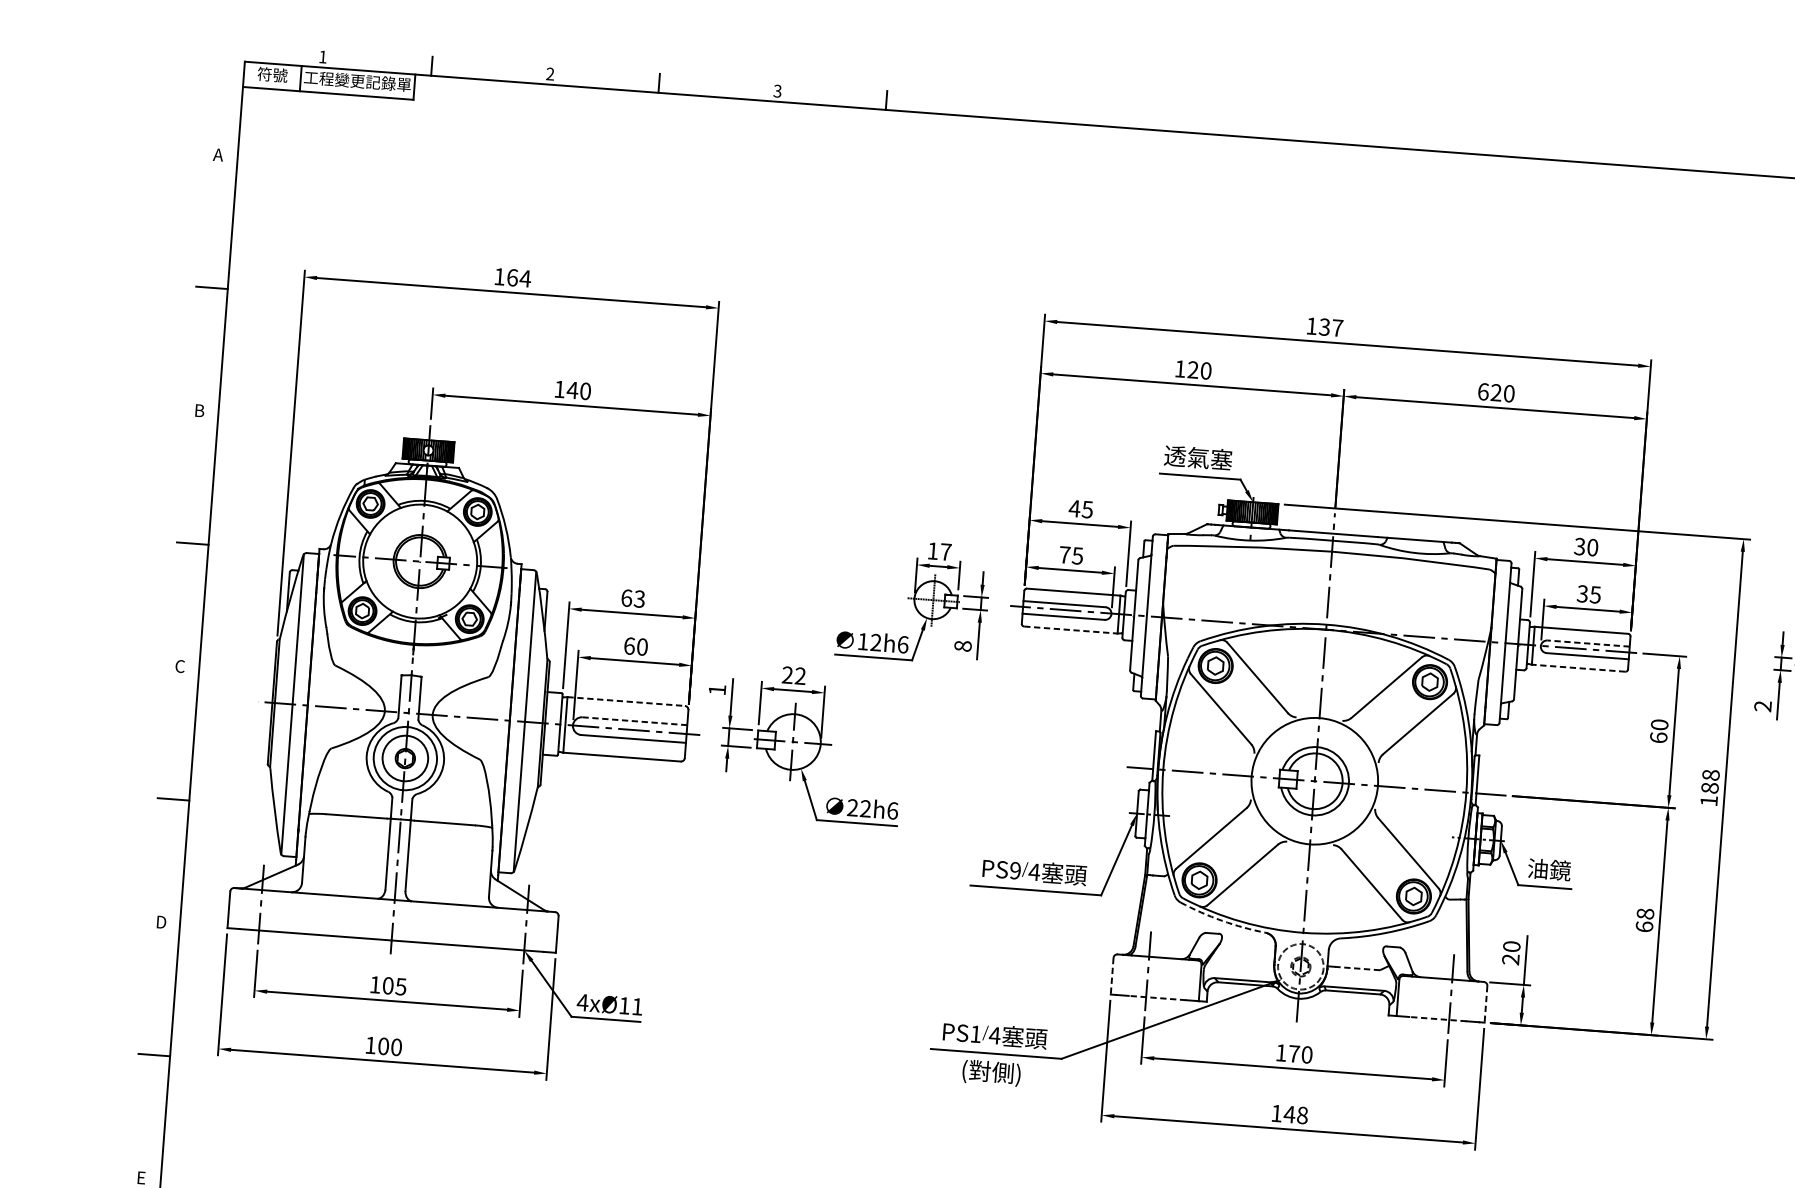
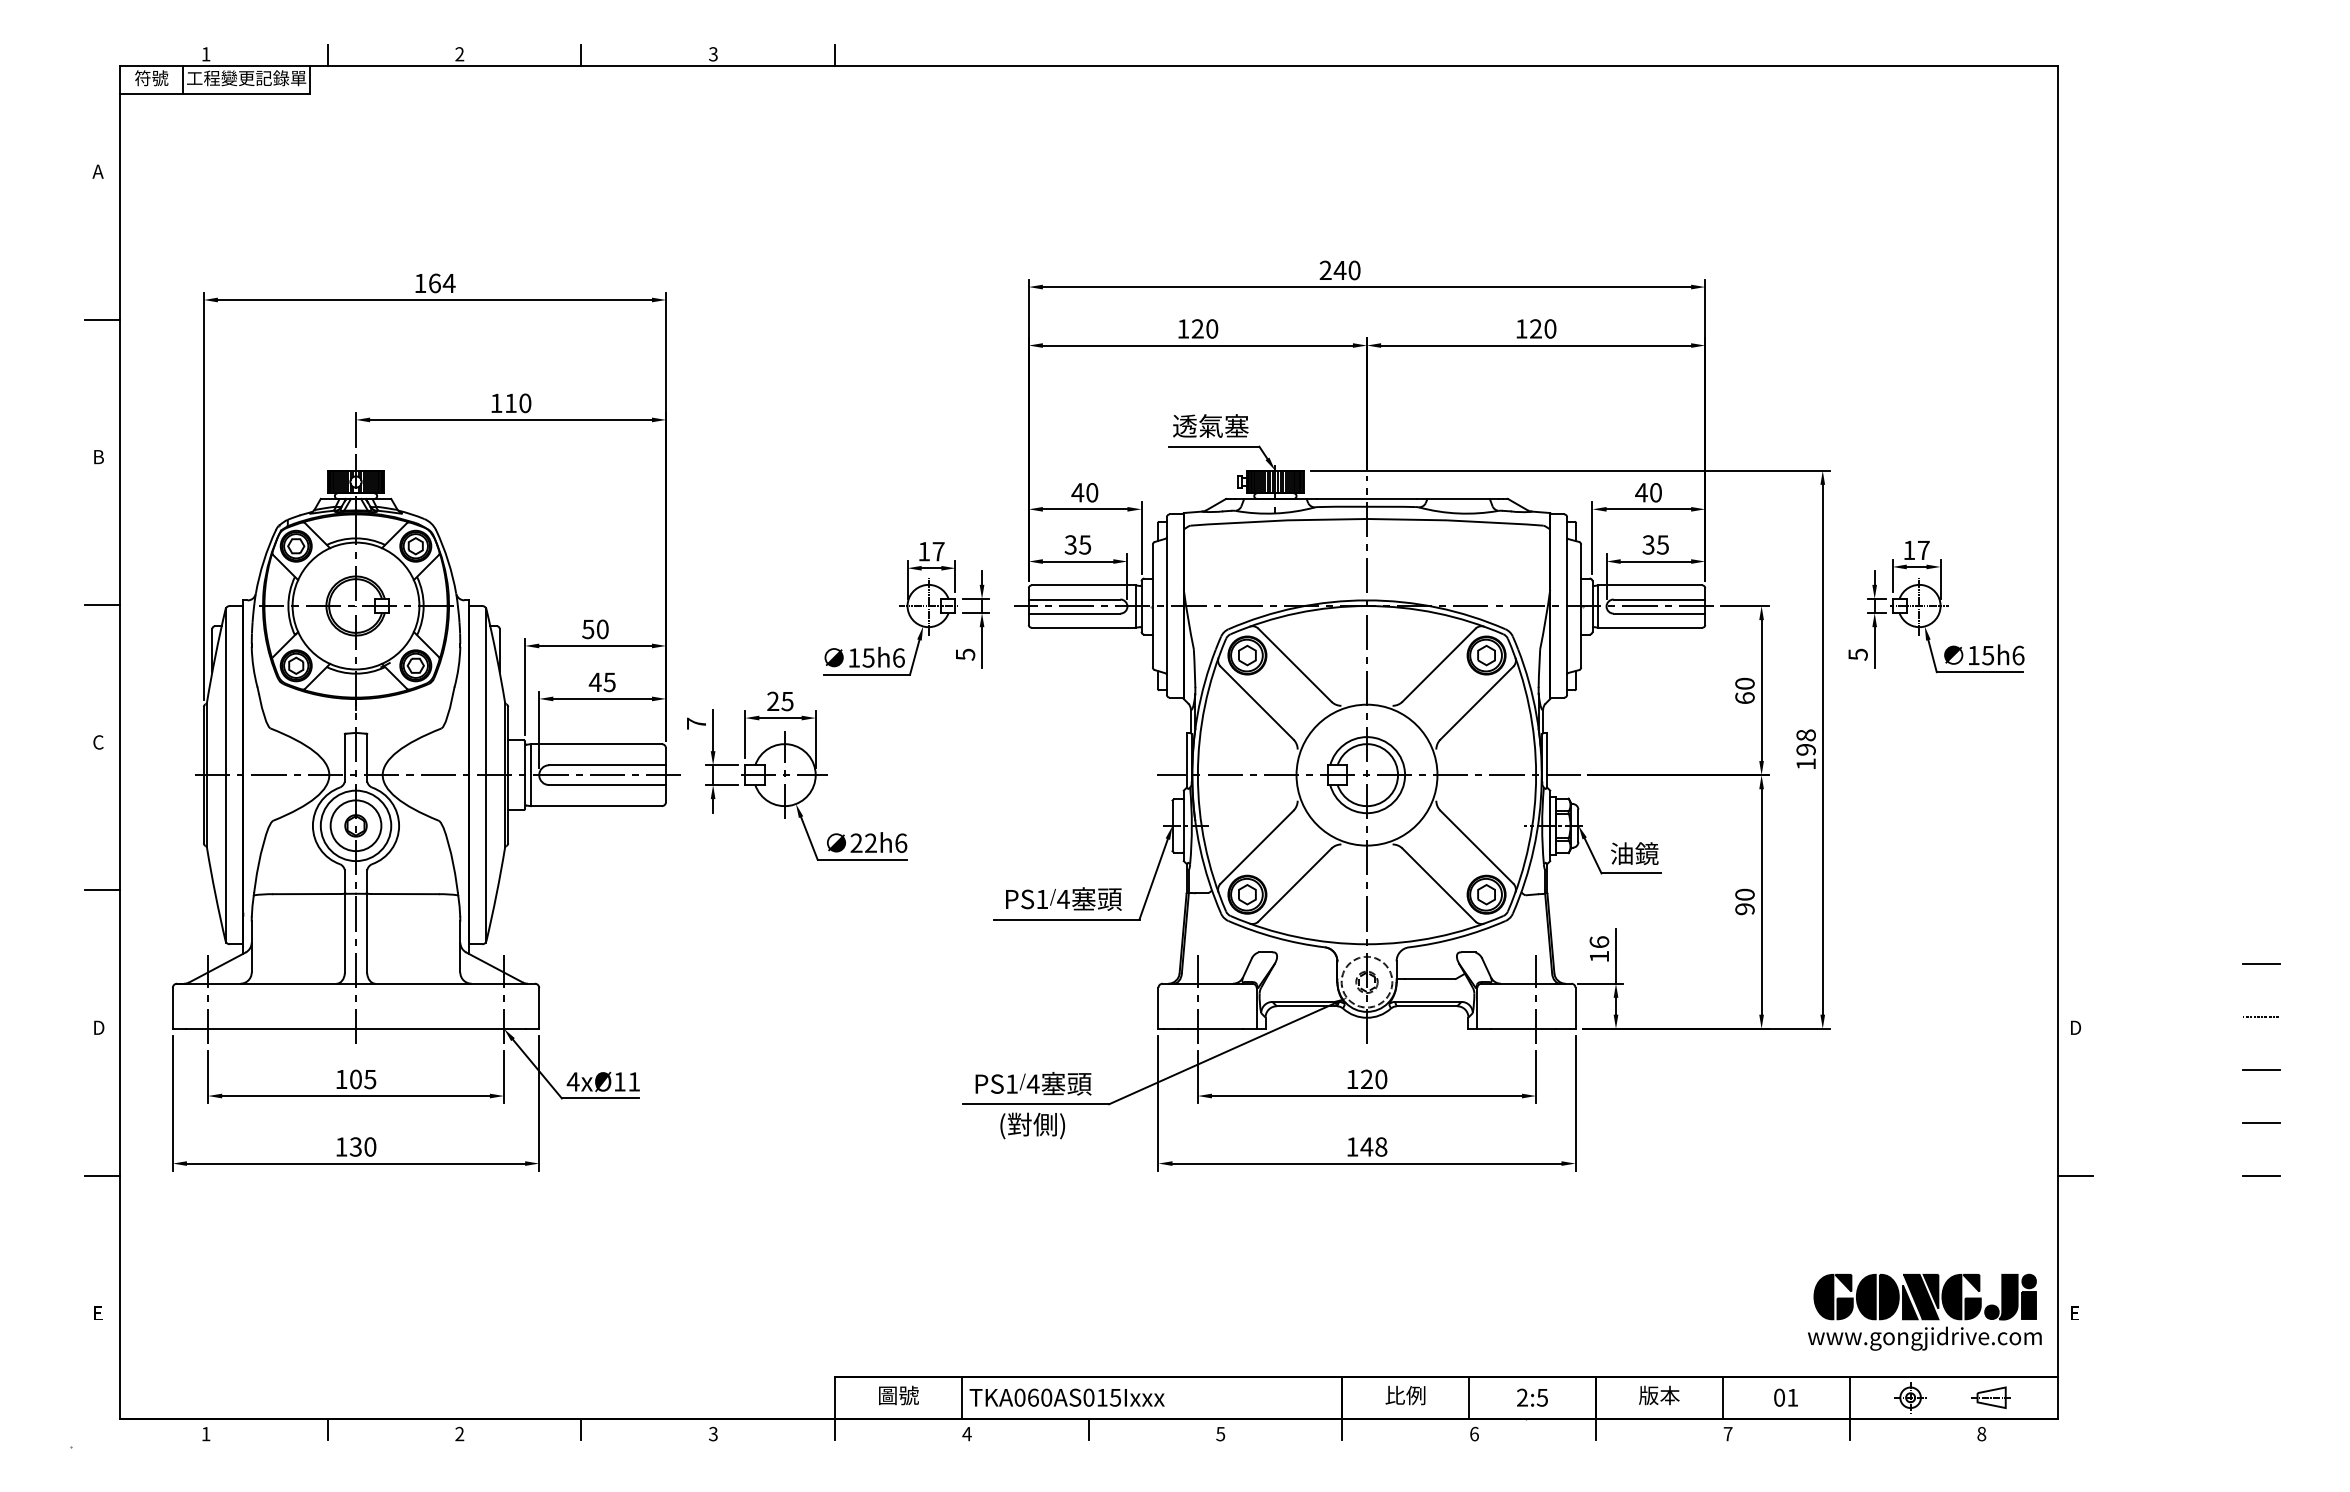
text: (1324, 327) -> (1339, 270), 137 -> 240
text: (572, 389) -> (510, 402), 140 -> 110
text: (1483, 391) -> (1521, 328), 620 -> 120
text: (1087, 509) -> (1092, 492), 45 -> 40
text: (1579, 546) -> (1641, 492), 30 -> 40
text: (1064, 554) -> (1070, 544), 75 -> 35
text: (633, 598) -> (595, 629), 63 -> 50
line: (1071, 629) -> (1084, 627), dashed -> solid
text: (875, 642) -> (868, 657), 12h6 -> 15h6
line: (1588, 643) -> (1659, 599), dashed -> solid
text: (635, 646) -> (601, 682), 60 -> 45
text: (963, 646) -> (965, 654), 8 -> 5
line: (1577, 667) -> (1649, 627), dashed -> solid
text: (800, 676) -> (787, 701), 22 -> 25
text: (717, 689) -> (696, 723), 1 -> 7
line: (626, 701) -> (596, 744), dashed -> solid
text: (1762, 706) -> (1857, 654), 2 -> 5
line: (635, 721) -> (608, 765), dashed -> solid
text: (1709, 787) -> (1805, 749), 188 -> 198
text: (1015, 870) -> (1042, 899), PS9 -> PS1
text: (1644, 919) -> (1744, 901), 68 -> 90
arc: (1221, 920) -> (1275, 937), dashed -> solid
text: (1511, 953) -> (1599, 949), 20 -> 16
line: (1357, 968) -> (1429, 979), dashed -> solid
line: (1112, 976) -> (1158, 1008), dashed -> solid
line: (1157, 997) -> (1210, 1028), dashed -> solid
line: (1485, 1004) -> (1575, 1008), dashed -> solid
line: (1437, 1018) -> (1523, 1028), dashed -> solid
text: (383, 1045) -> (355, 1146), 100 -> 130
text: (1293, 1053) -> (1366, 1078), 170 -> 120

